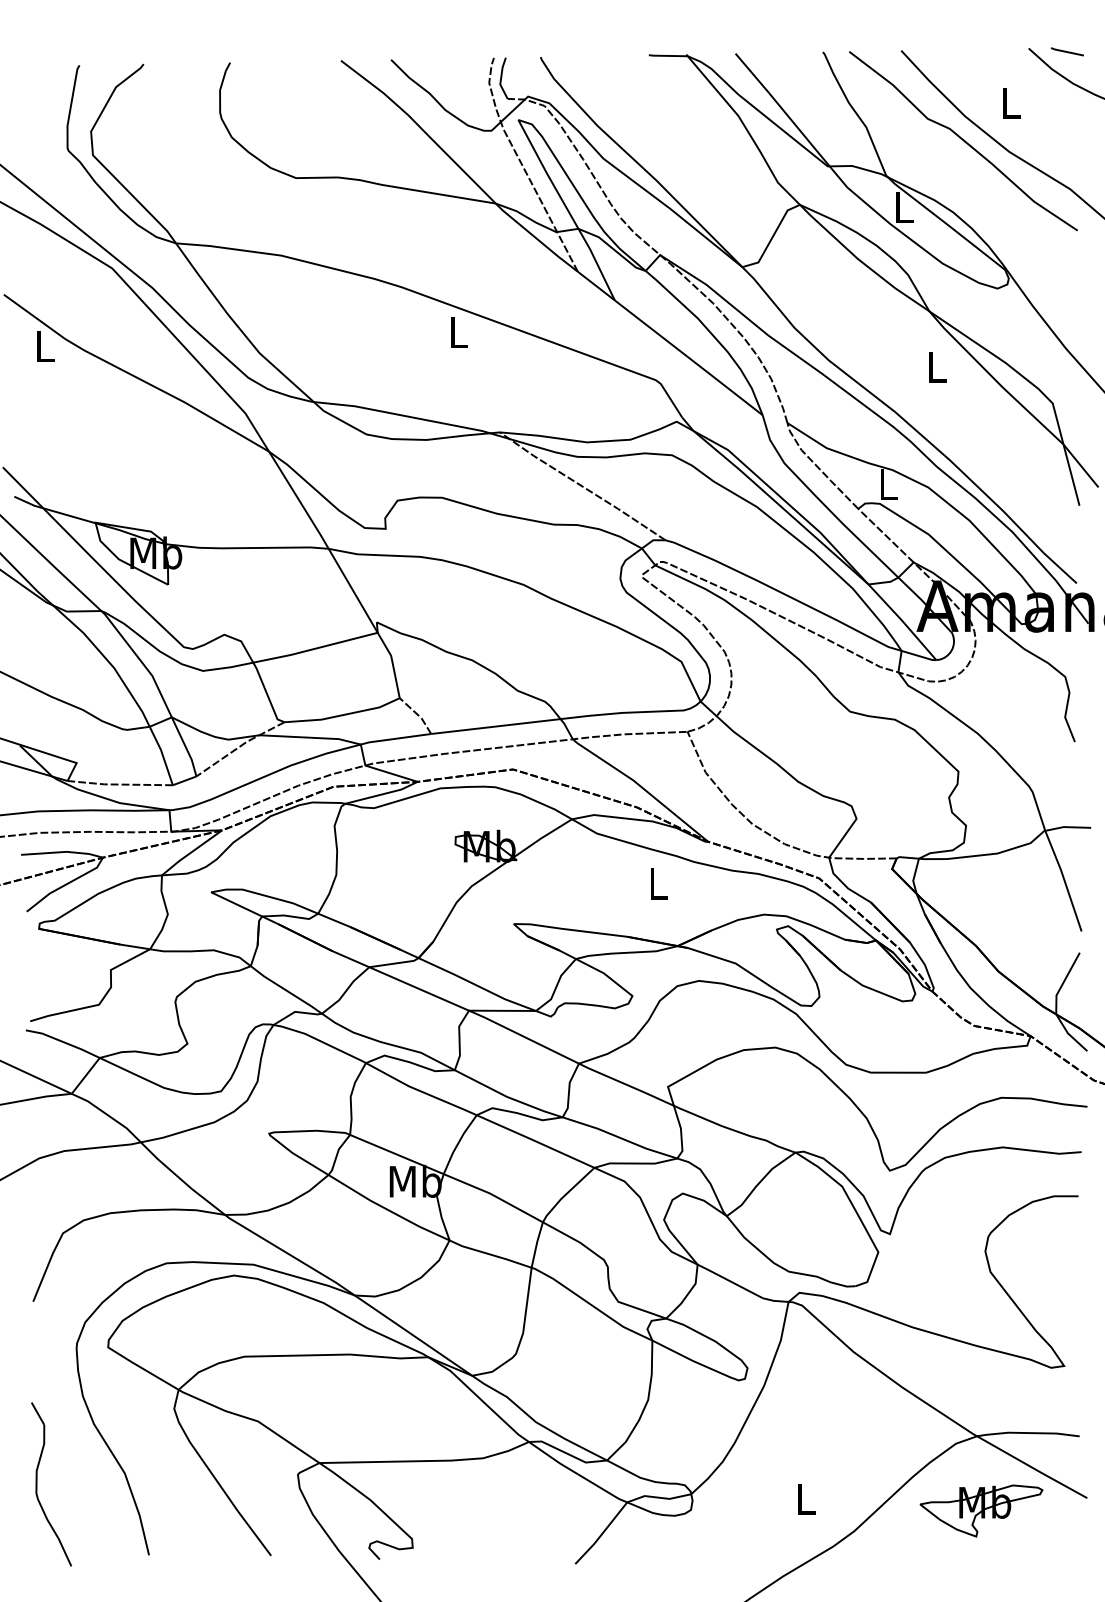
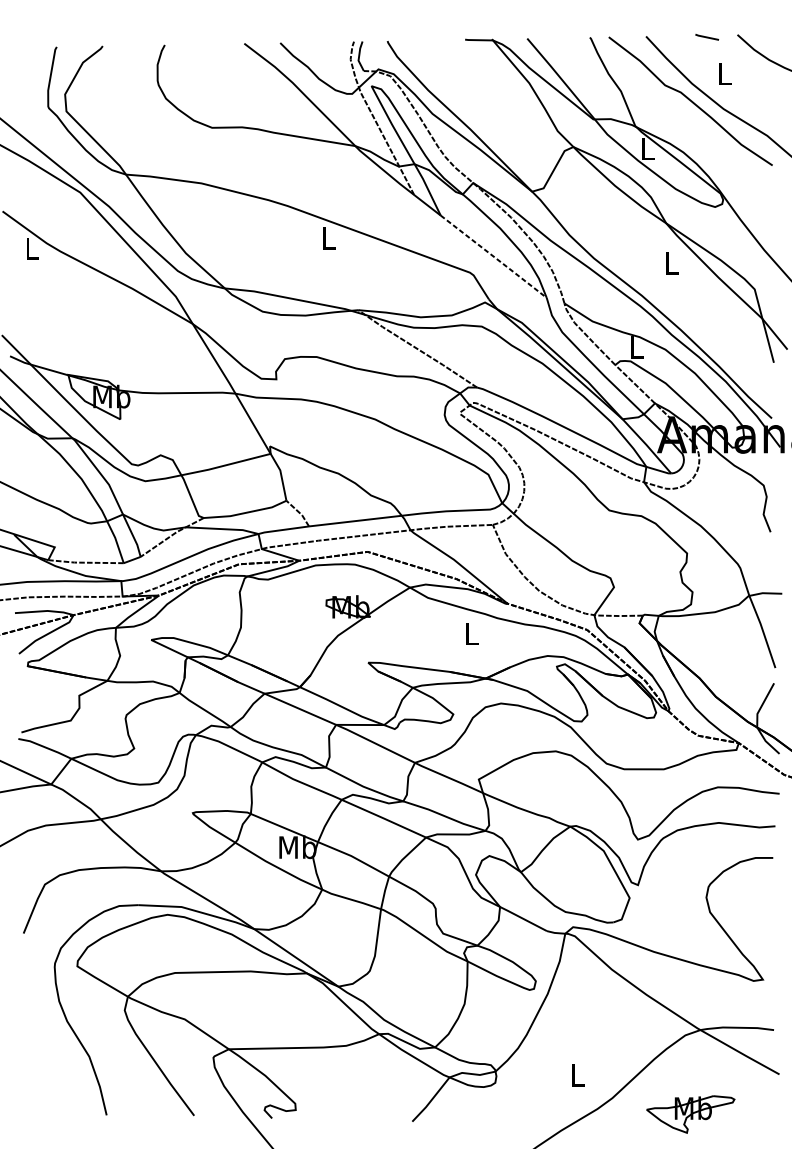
line: (1066, 51) -> (706, 37), moved
line: (689, 358) -> (494, 257), solid -> dashed
part: (37, 1484) -> (26, 1064), removed
part: (981, 1510) -> (690, 1114), moved

